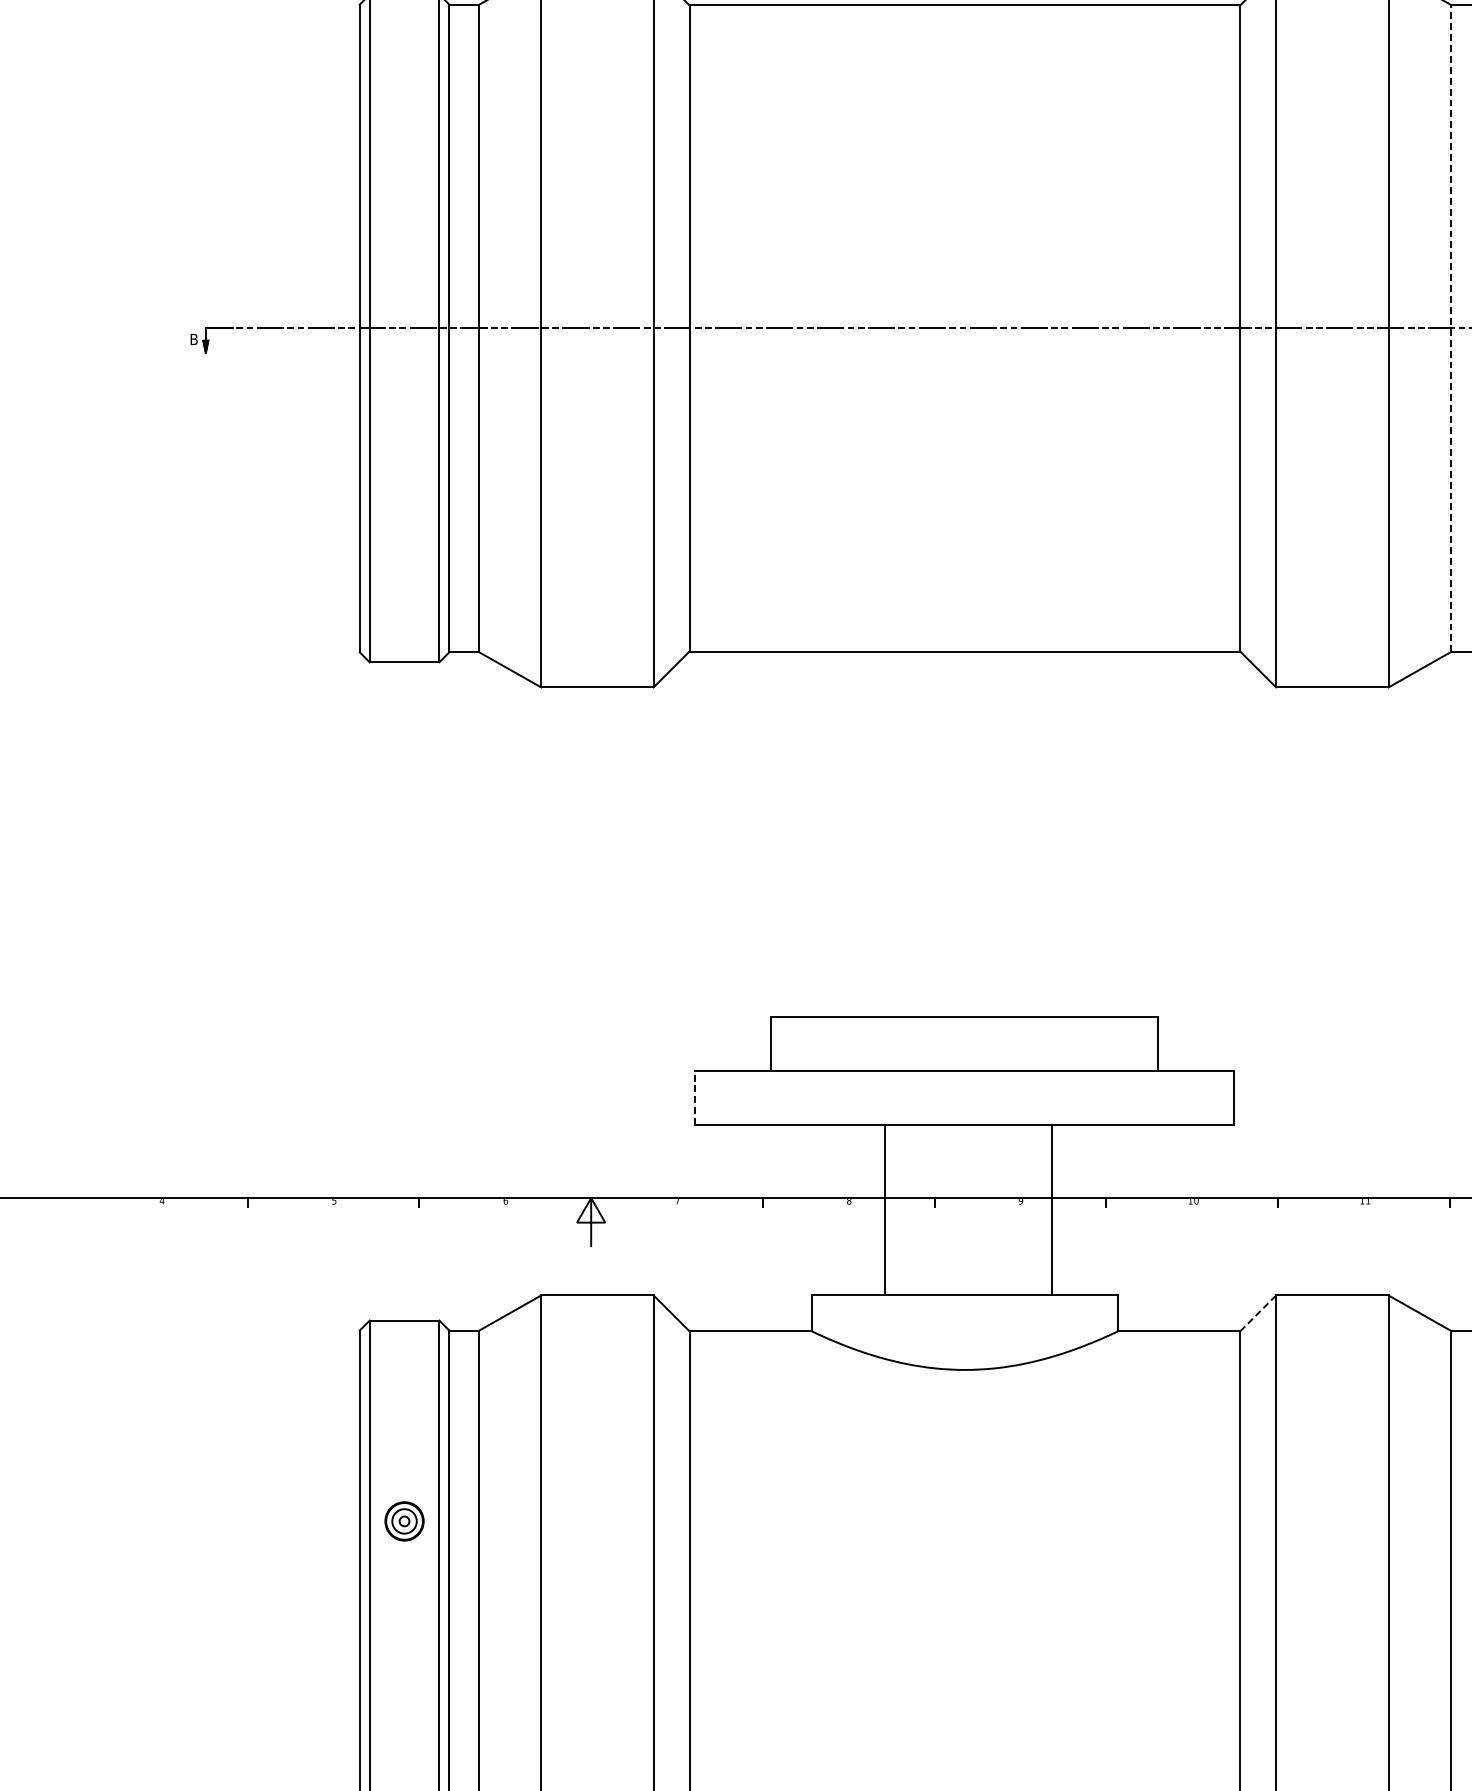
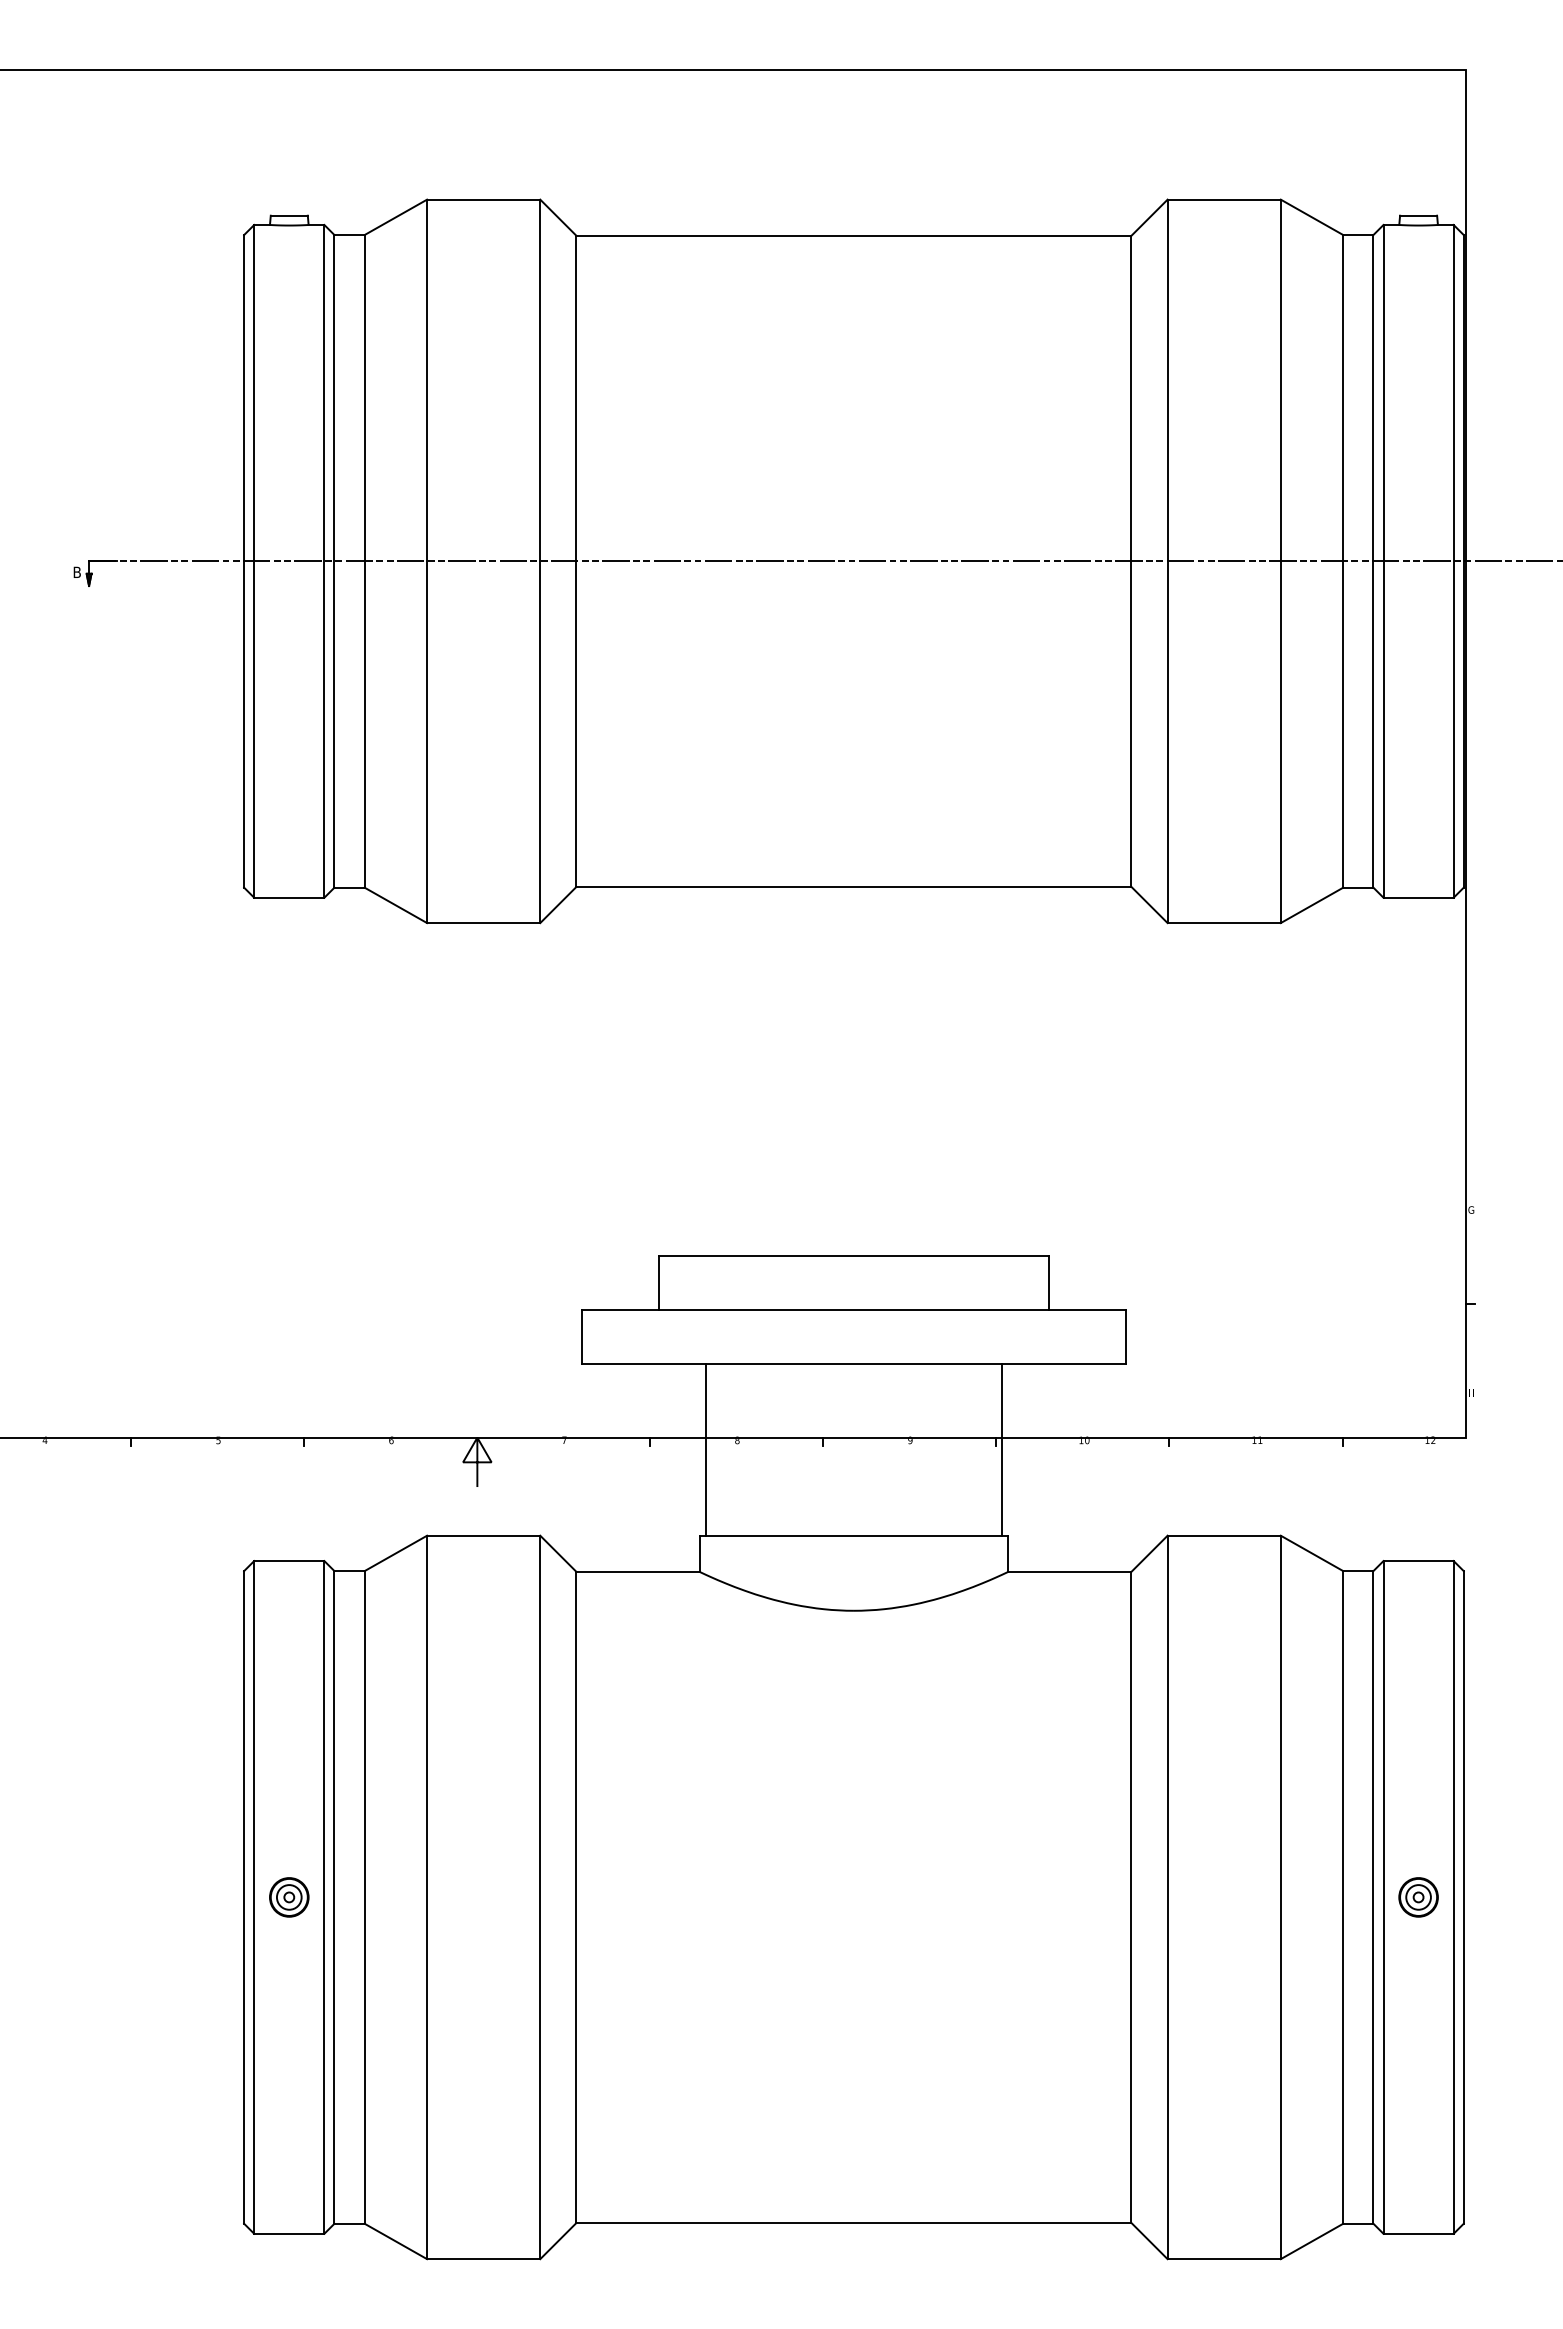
line: (1450, 327) -> (1343, 560), dashed -> solid
line: (695, 1097) -> (582, 1336), dashed -> solid
line: (885, 1209) -> (705, 1449), moved
line: (1052, 1209) -> (1002, 1449), moved
line: (1258, 1313) -> (1149, 1553), dashed -> solid
part: (404, 1521) -> (289, 1897), moved

